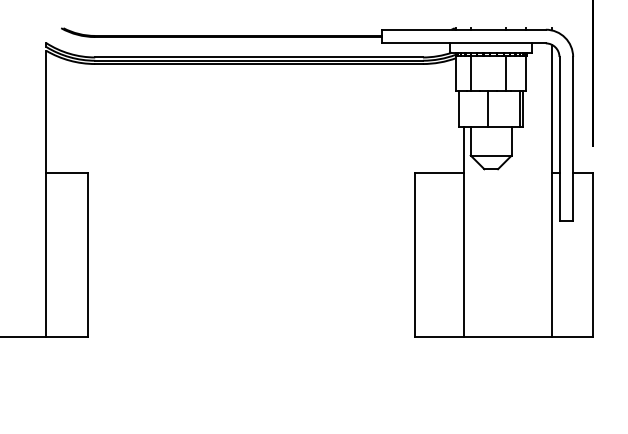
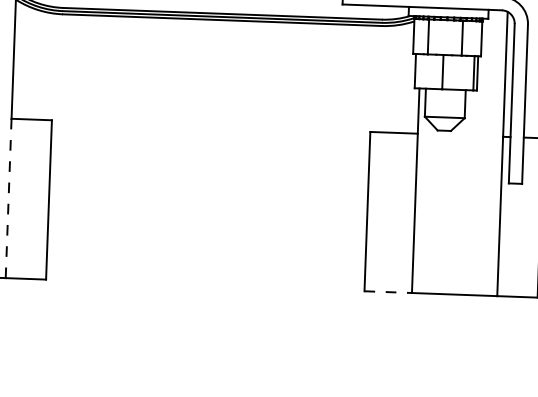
line: (46, 255) -> (8, 198), solid -> dashed
line: (440, 337) -> (388, 292), solid -> dashed

